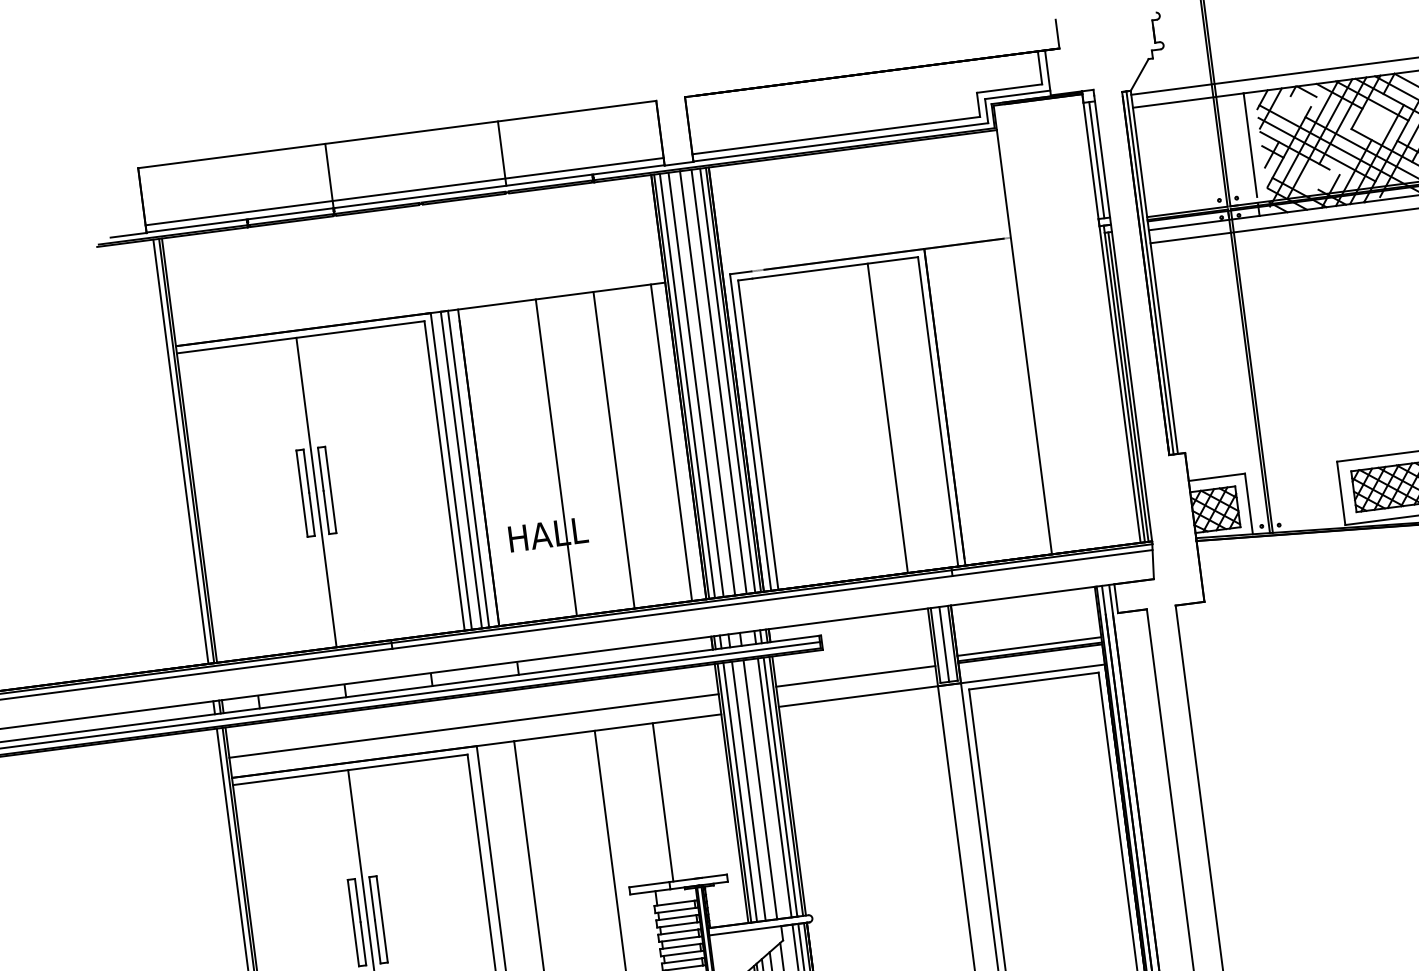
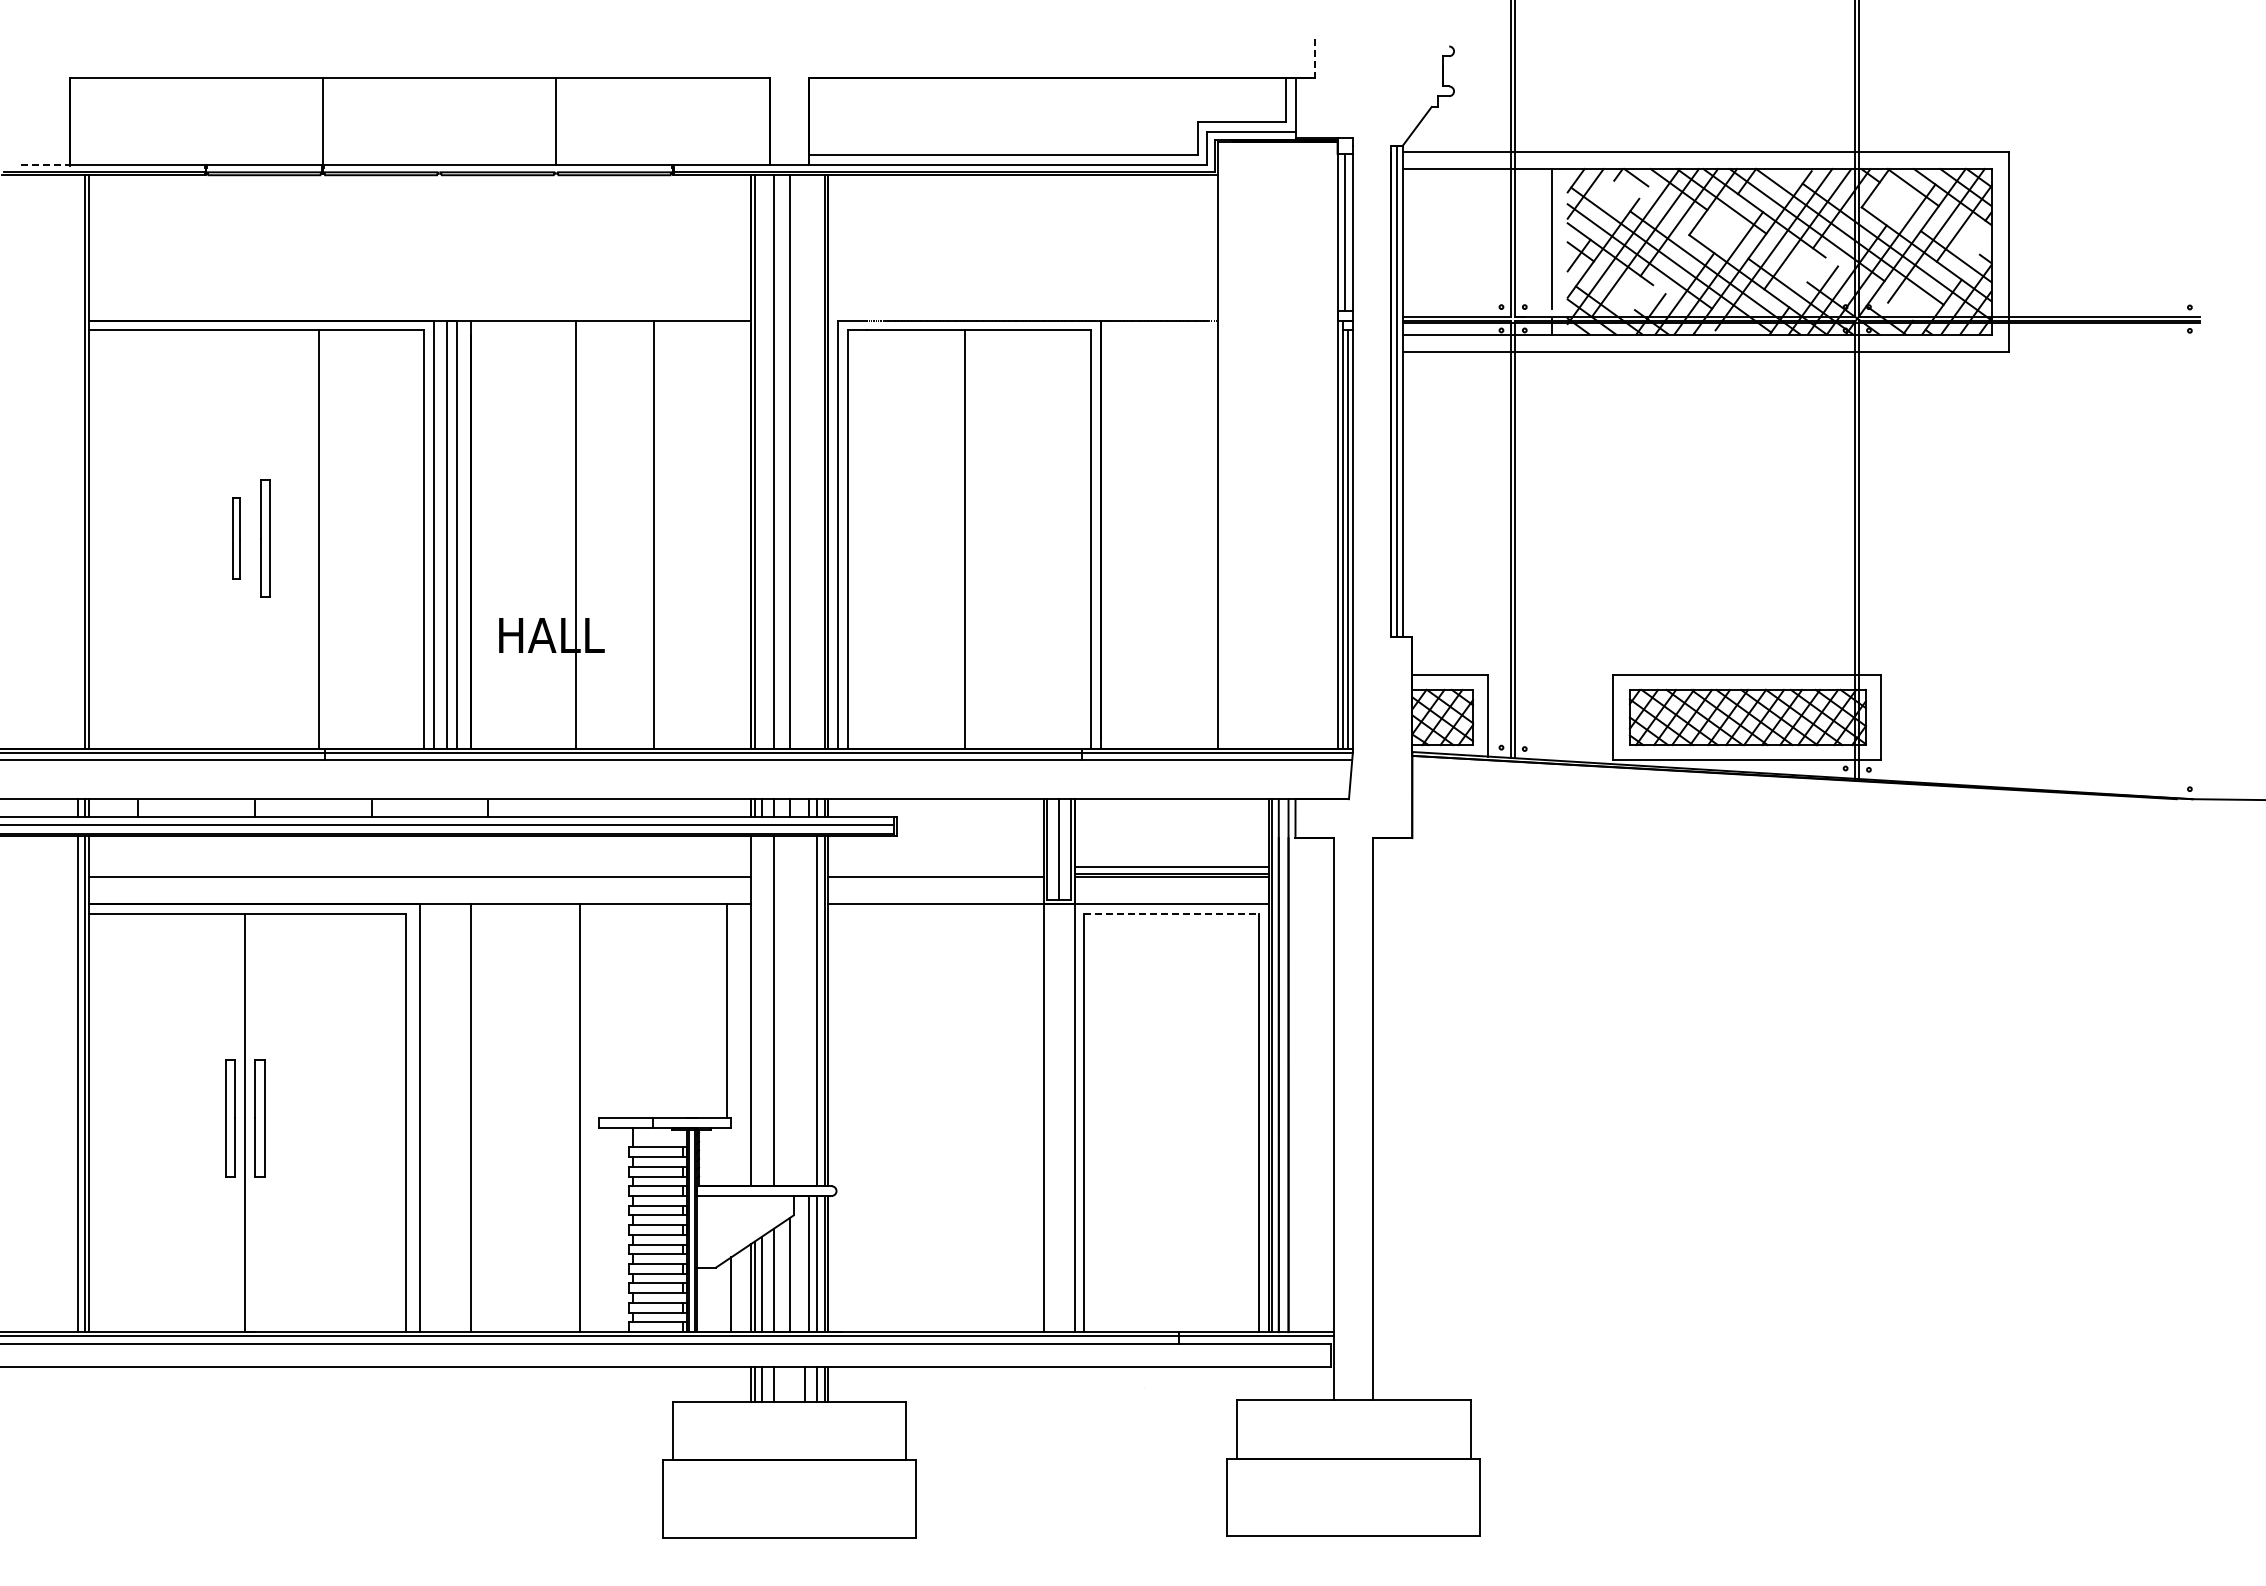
line: (1057, 34) -> (1315, 58), solid -> dashed
line: (404, 191) -> (419, 154), removed
line: (129, 235) -> (46, 165), solid -> dashed
line: (727, 380) -> (816, 461), removed
line: (719, 381) -> (805, 461), removed
line: (687, 385) -> (762, 461), removed
line: (888, 418) -> (965, 539), moved
line: (671, 442) -> (731, 534), removed
line: (180, 451) -> (77, 461), removed
line: (316, 492) -> (318, 539), moved
part: (305, 493) -> (235, 538), size x0.7
line: (1033, 680) -> (1171, 913), solid -> dashed
line: (775, 788) -> (809, 1011), removed
line: (760, 790) -> (789, 1011), removed
line: (740, 792) -> (762, 1011), removed
line: (734, 793) -> (754, 1011), removed
line: (663, 802) -> (727, 1011), moved

